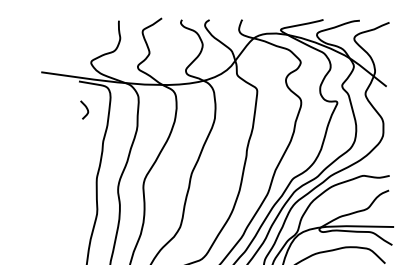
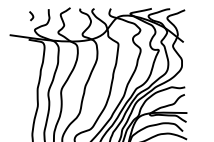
curve: (84, 108) -> (31, 15), moved

